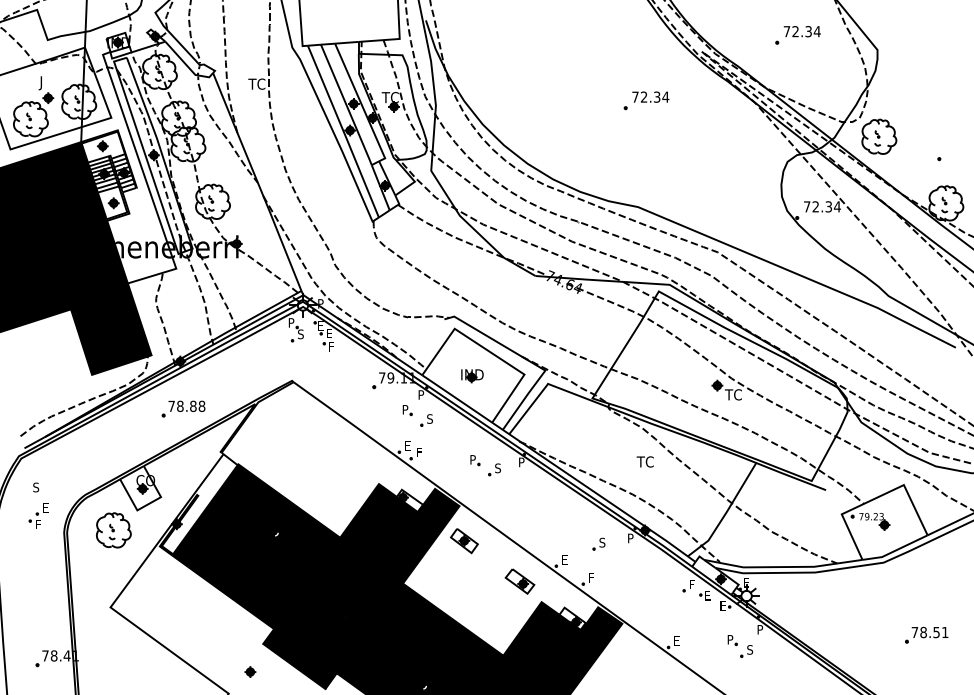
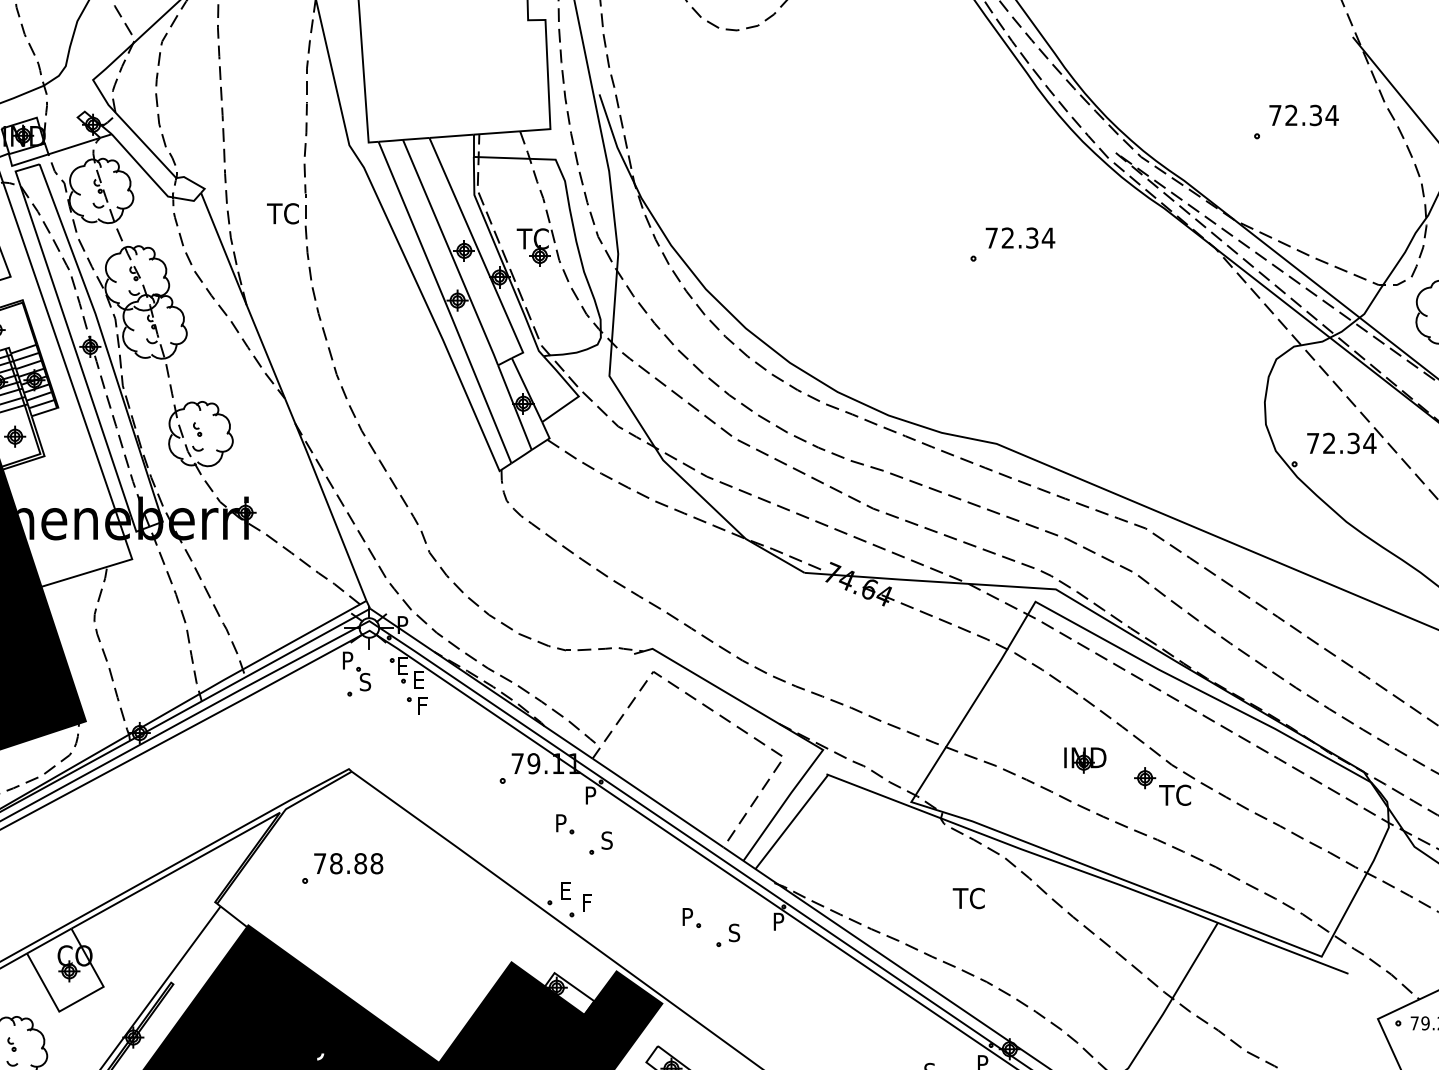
line: (490, 352) -> (720, 716), solid -> dashed
part: (472, 376) -> (1085, 760), moved
part: (183, 408) -> (342, 867), moved
text: (644, 461) -> (967, 897), moved

